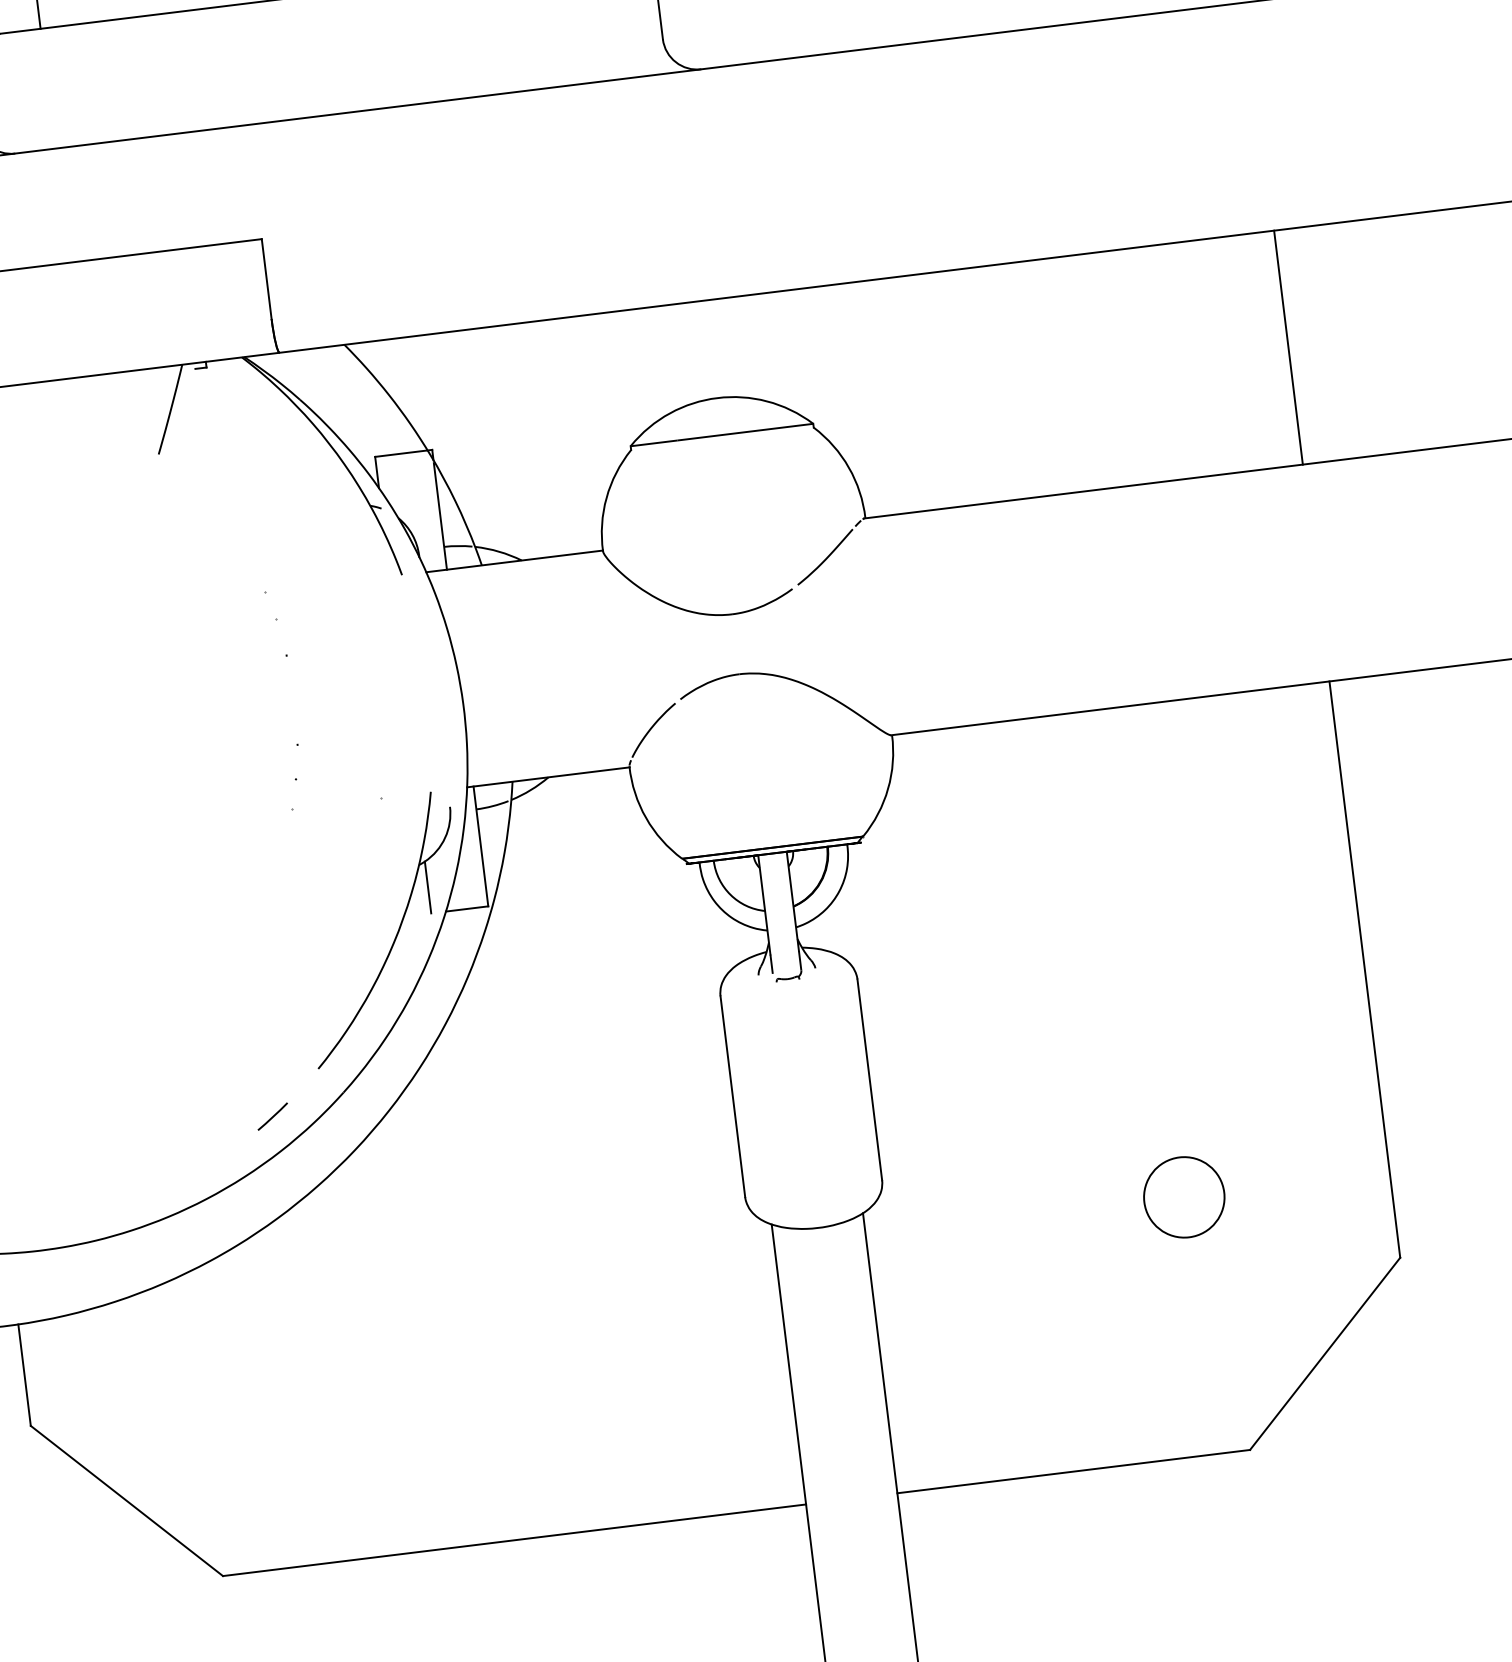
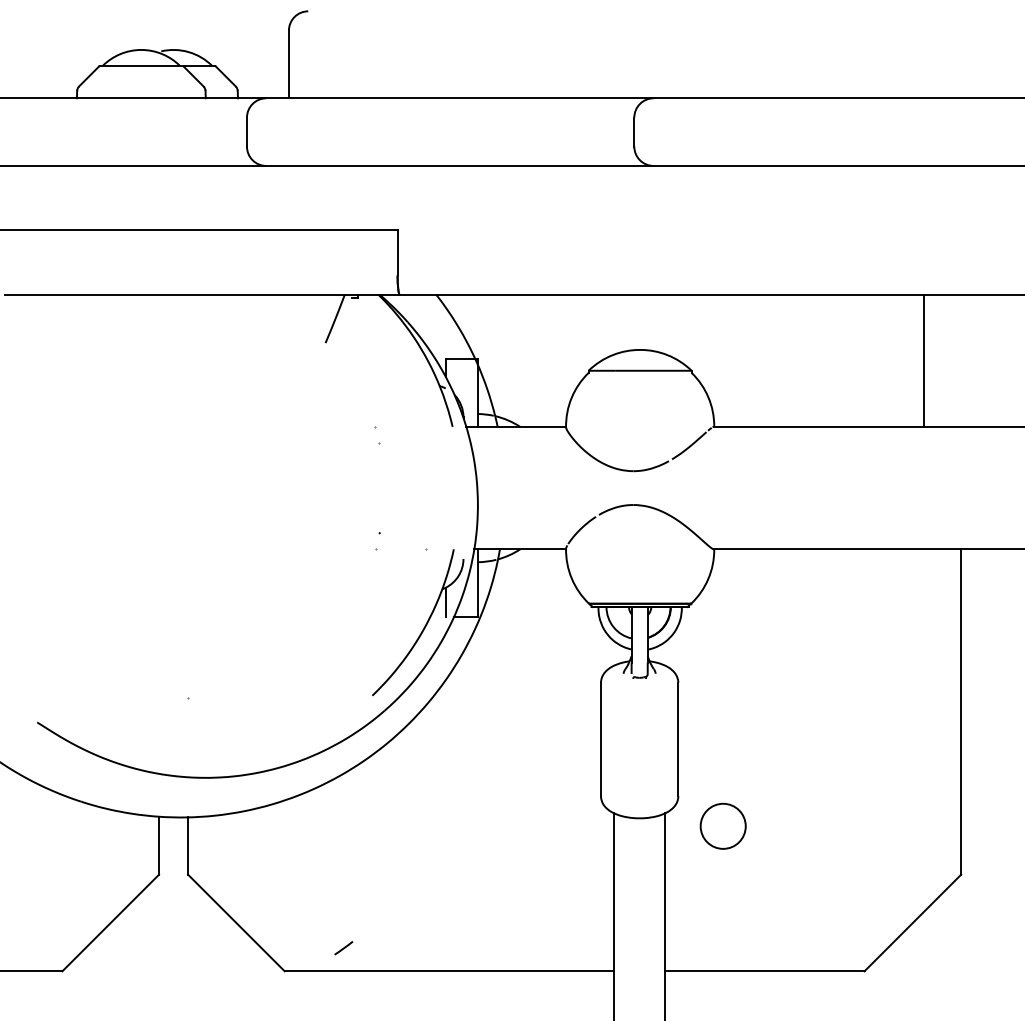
line: (1288, 346) -> (924, 360), moved
line: (272, 1117) -> (343, 948), moved
circle: (1182, 1196) -> (722, 825), moved

